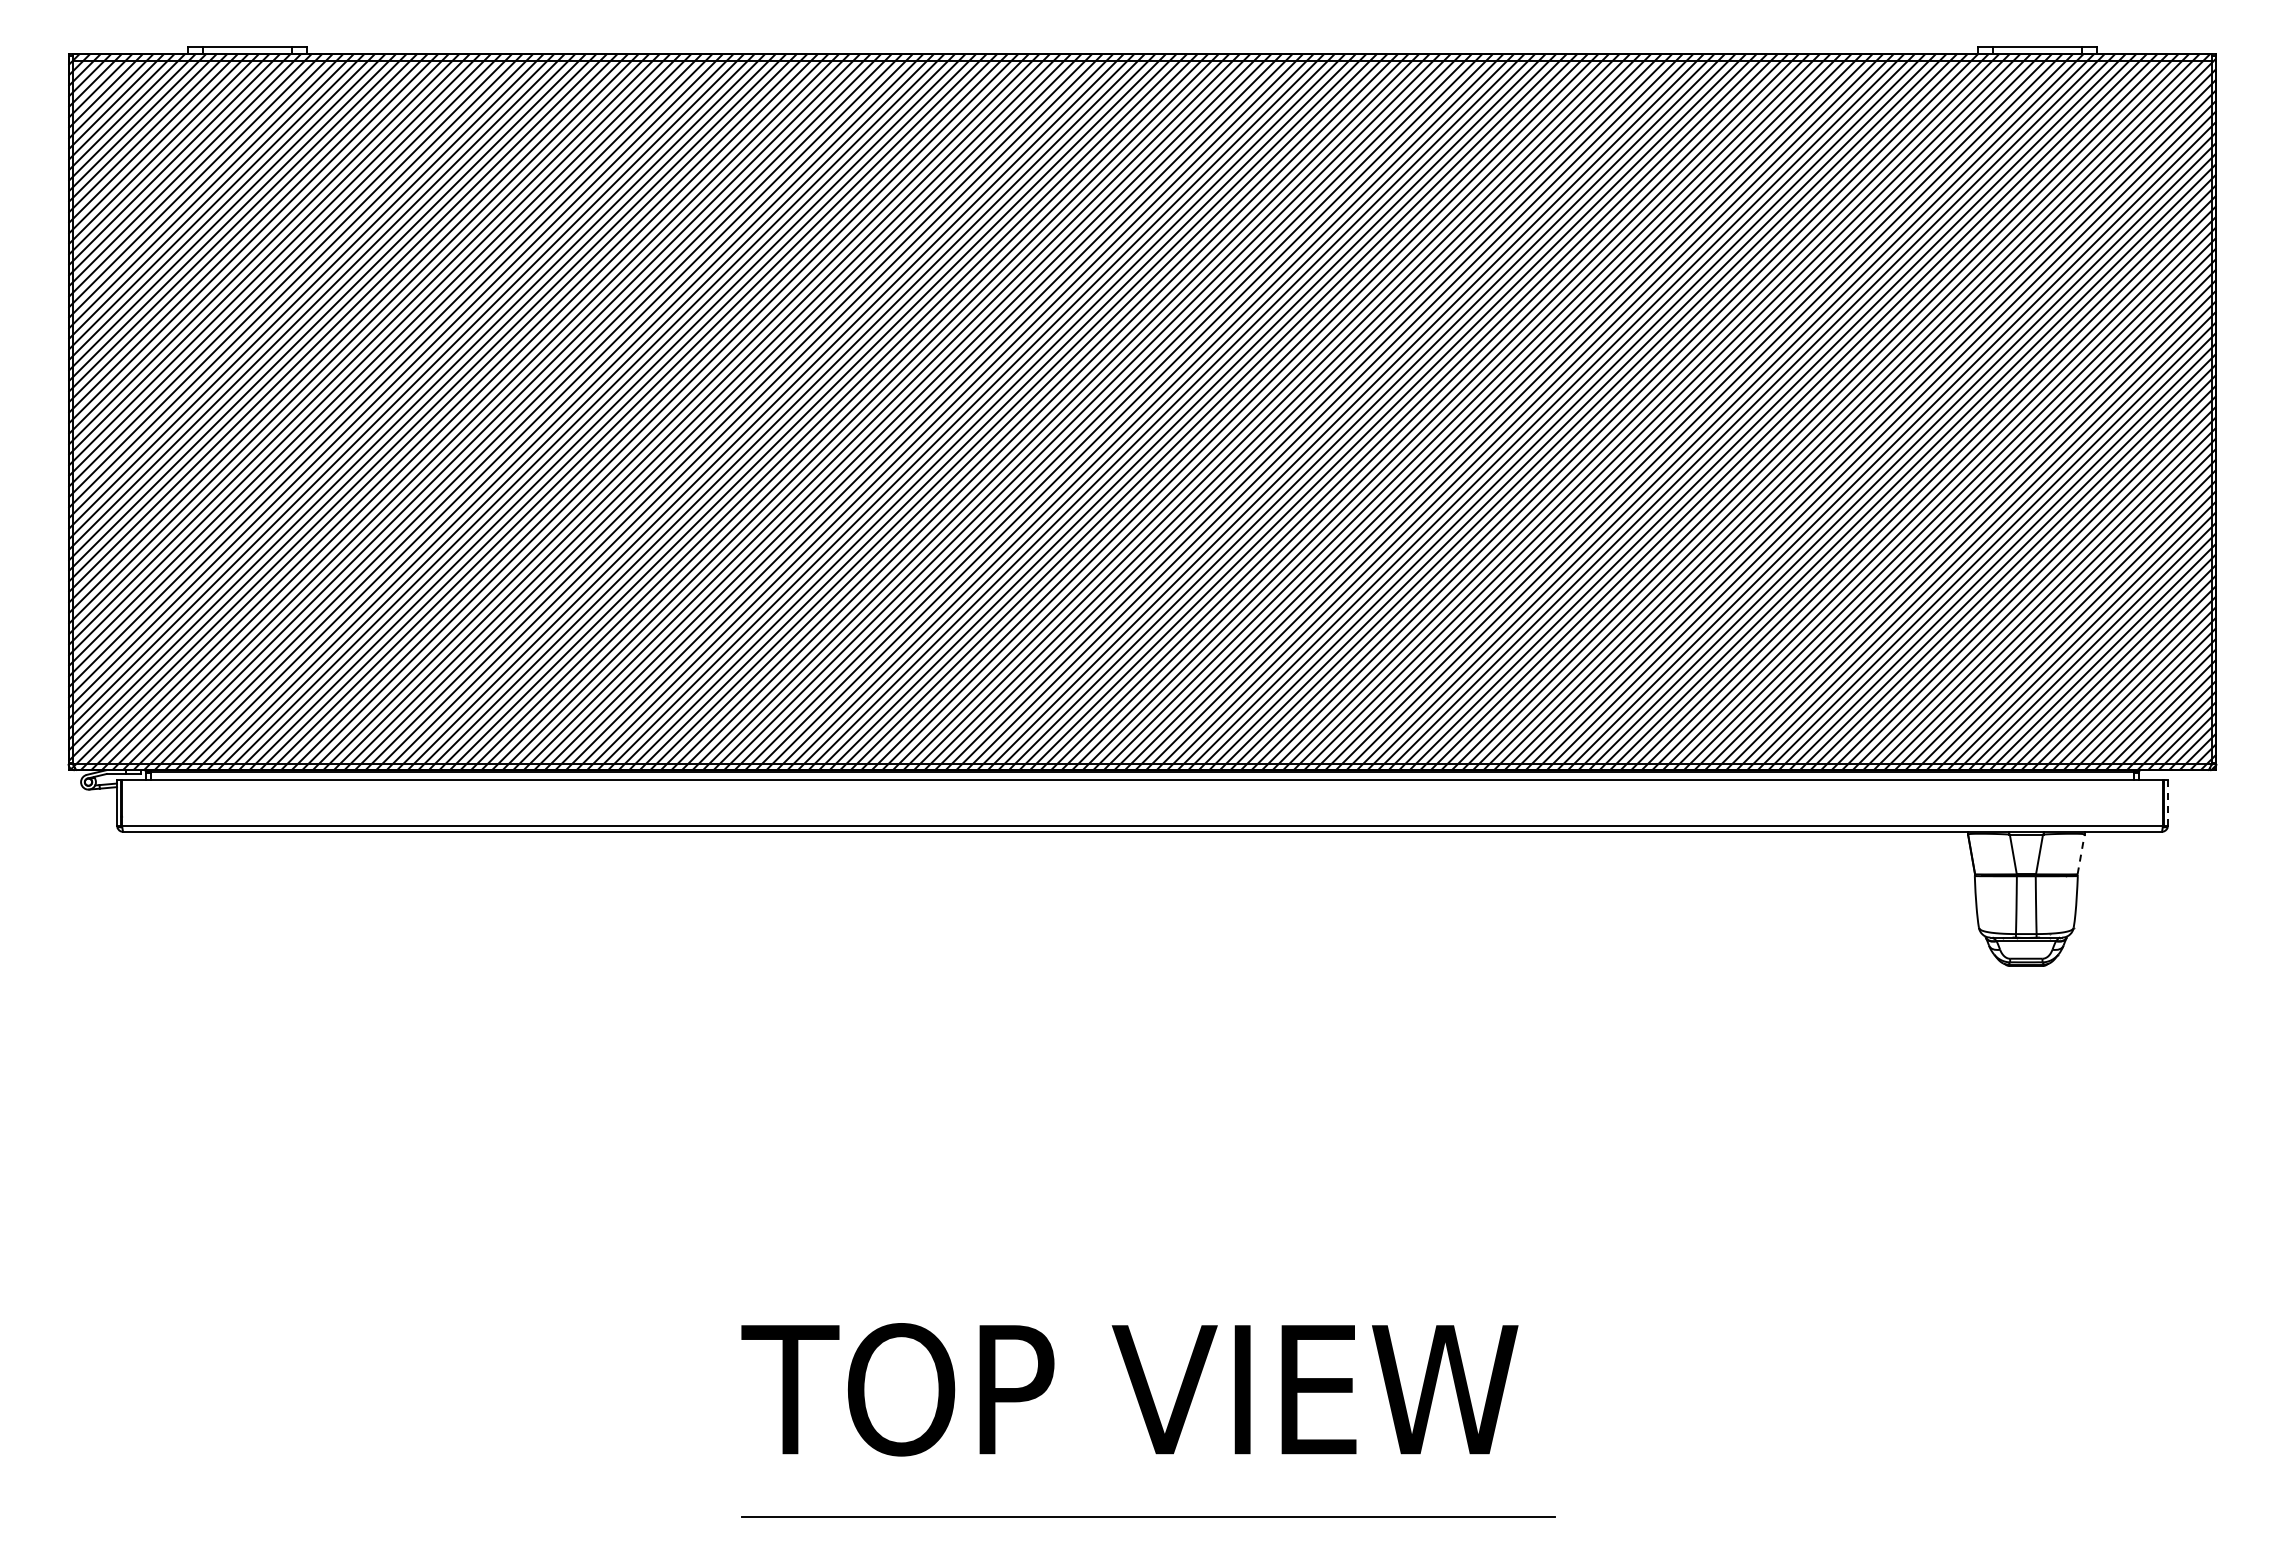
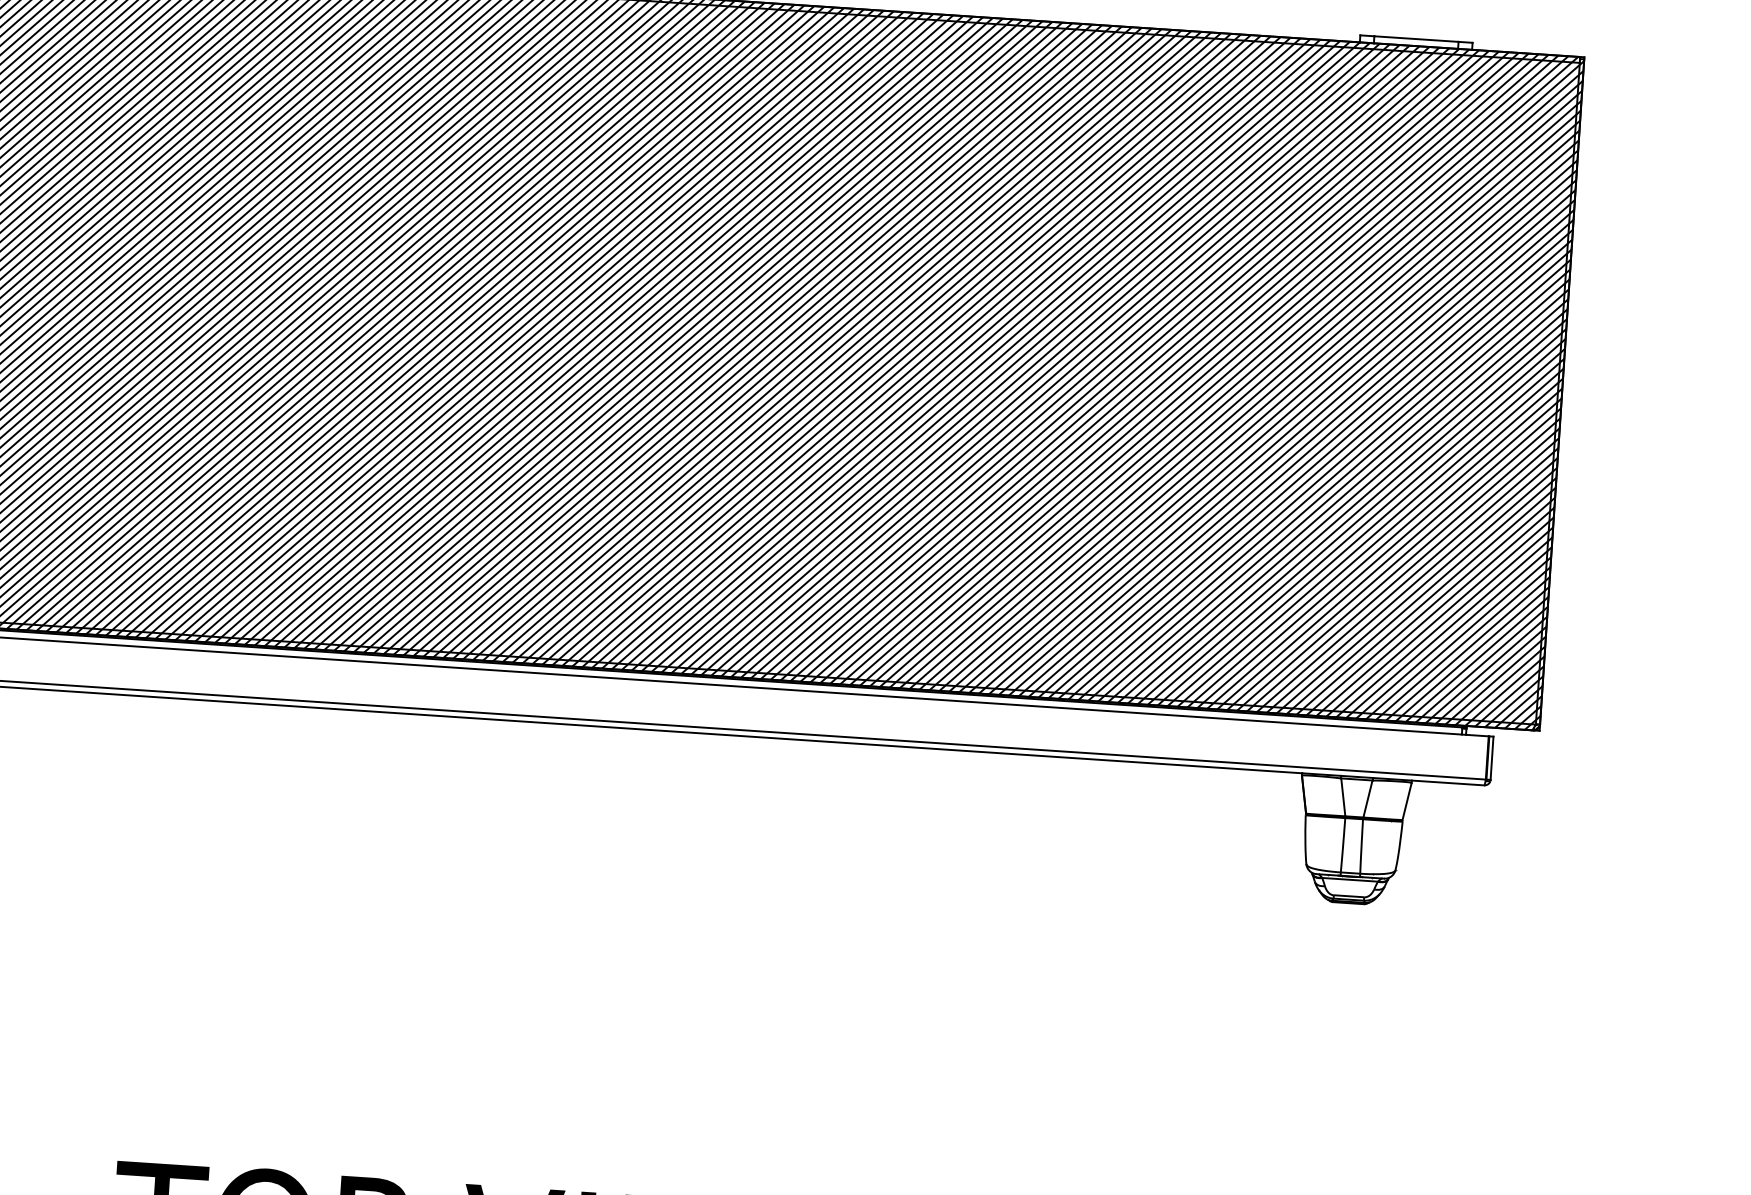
line: (2168, 802) -> (1492, 758), dashed -> solid
line: (2081, 853) -> (1407, 800), dashed -> solid

